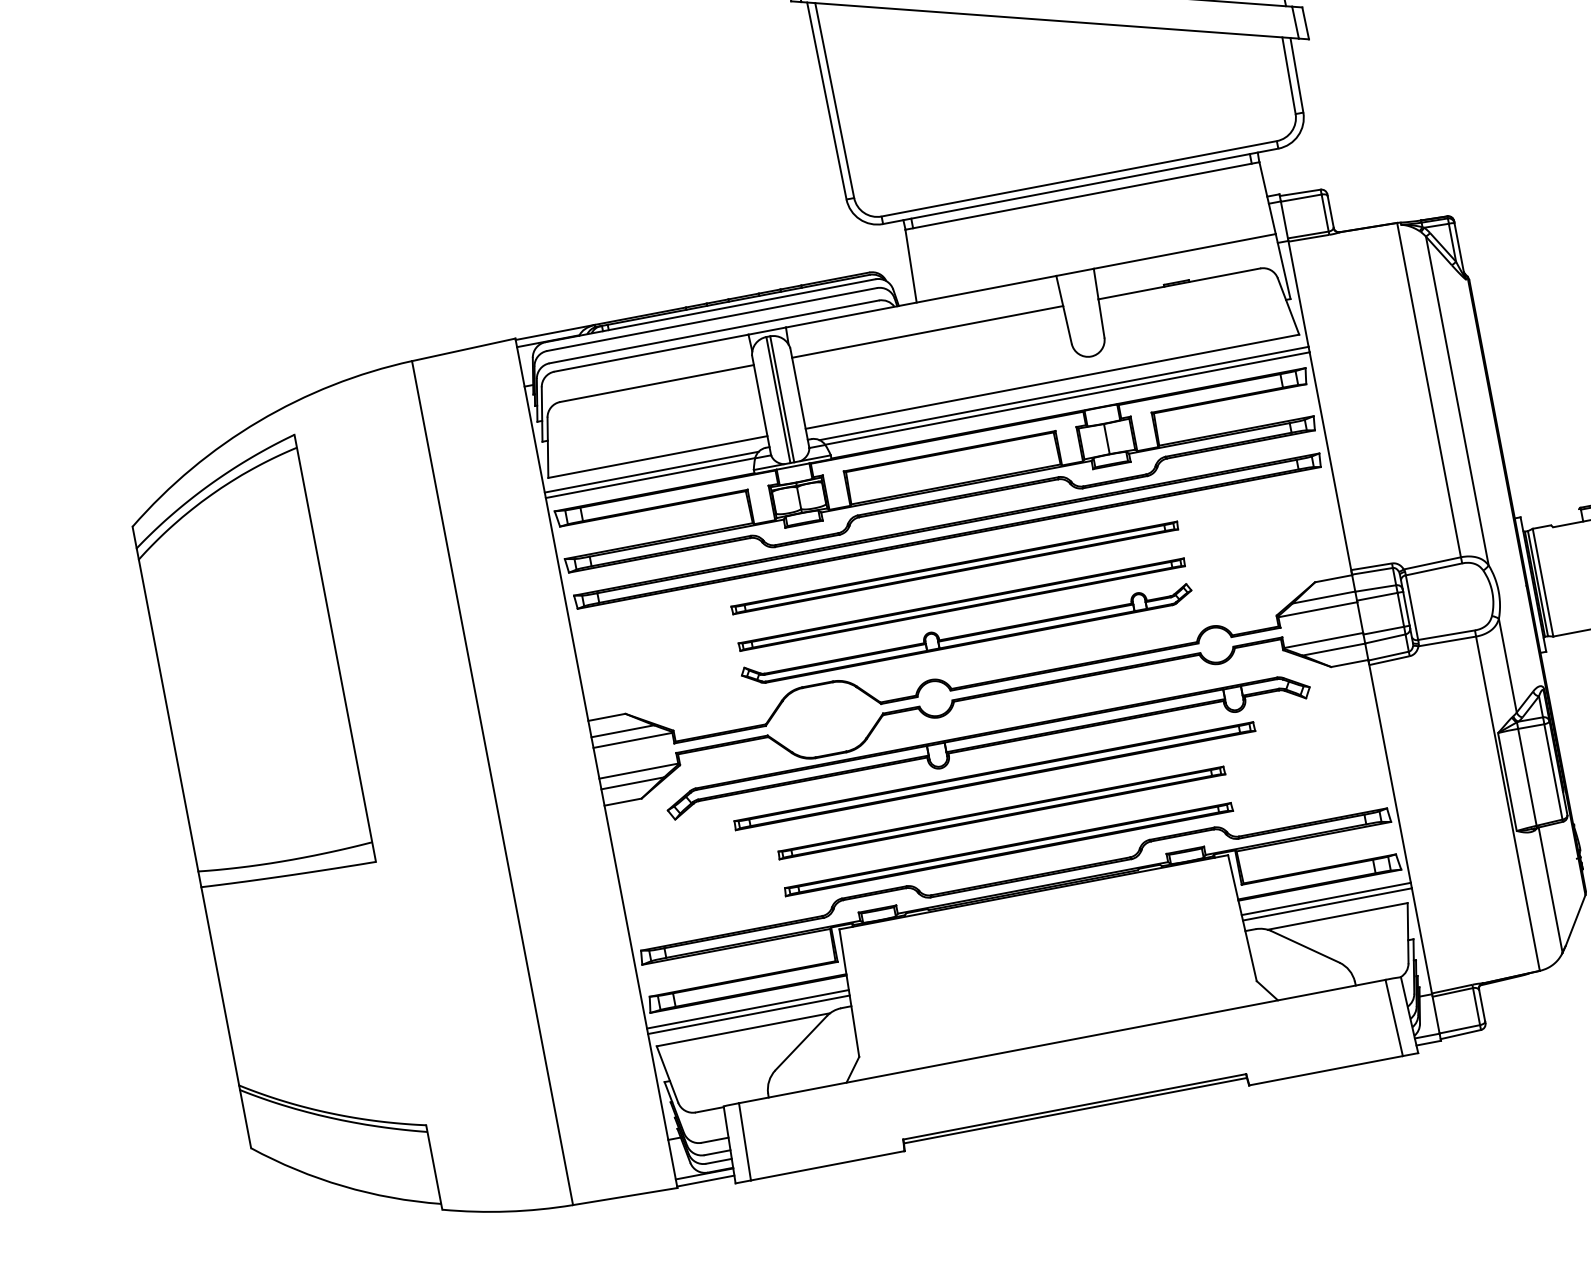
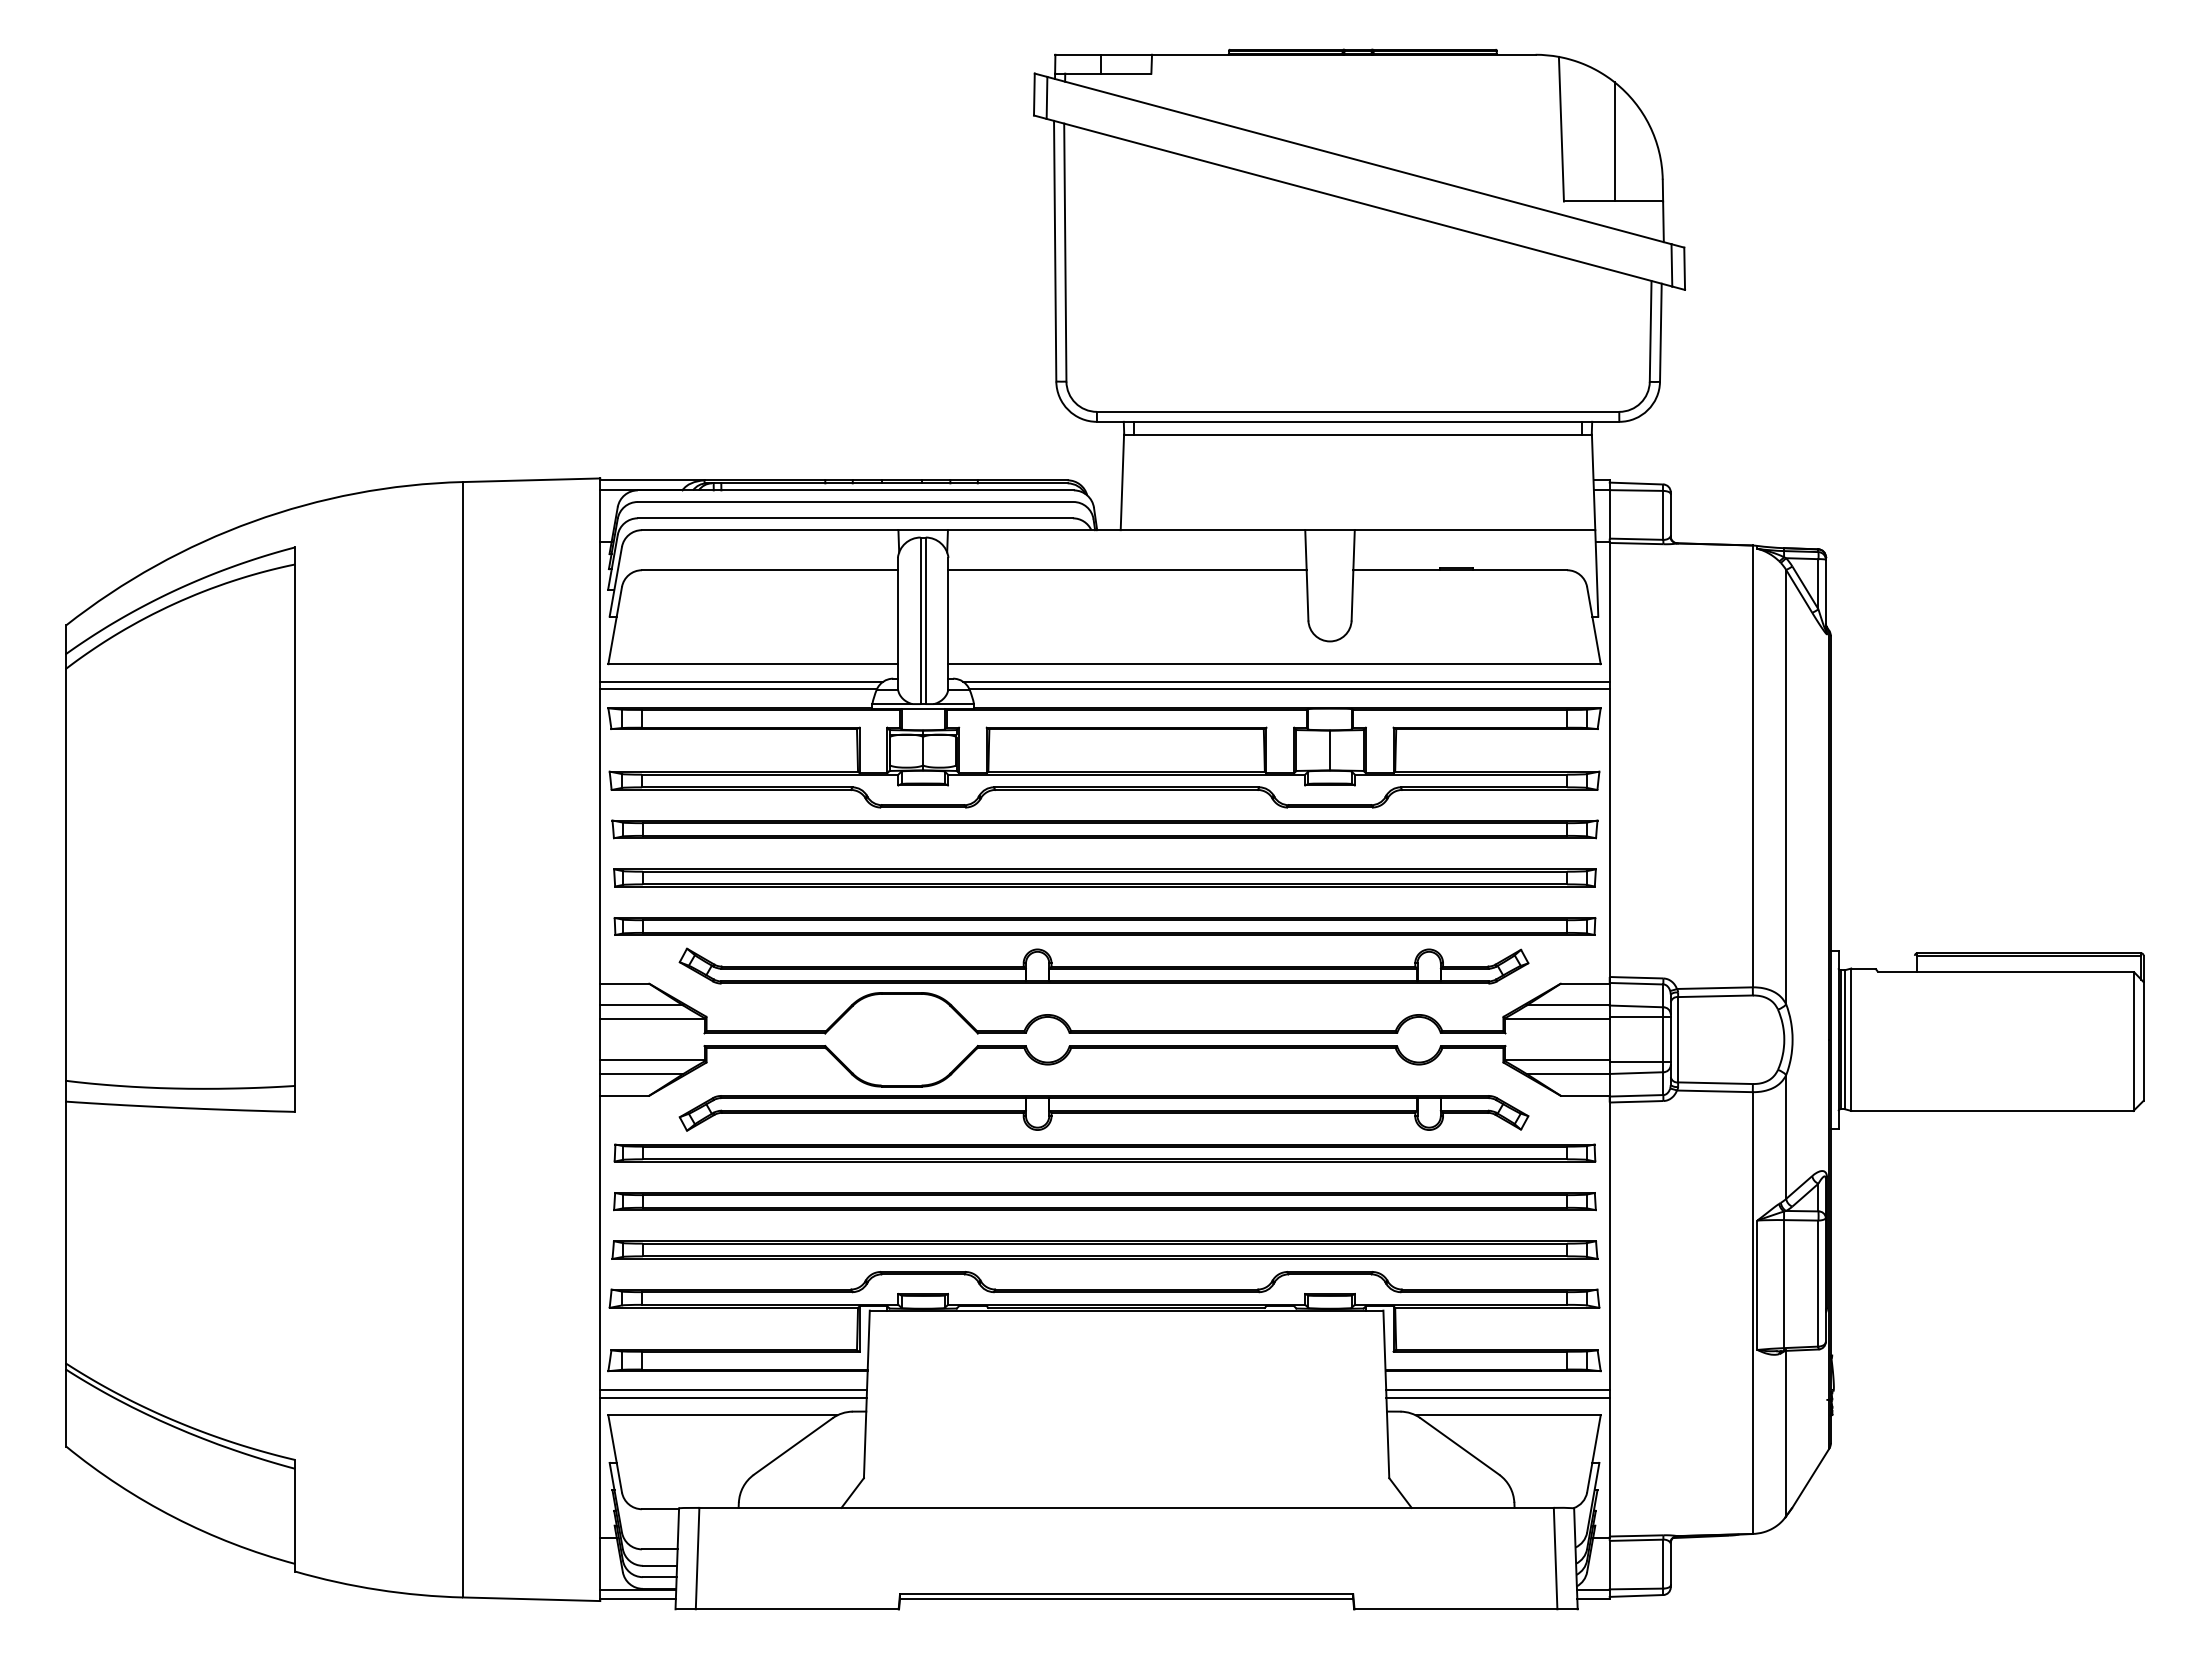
part: (954, 567) -> (1104, 877), size x1.67
part: (961, 604) -> (1104, 926), size x1.67
part: (966, 634) -> (1103, 965), size x1.43
part: (994, 775) -> (1104, 1152), size x1.43
part: (1001, 812) -> (1104, 1201), size x1.67
part: (1008, 849) -> (1104, 1249), size x1.67

